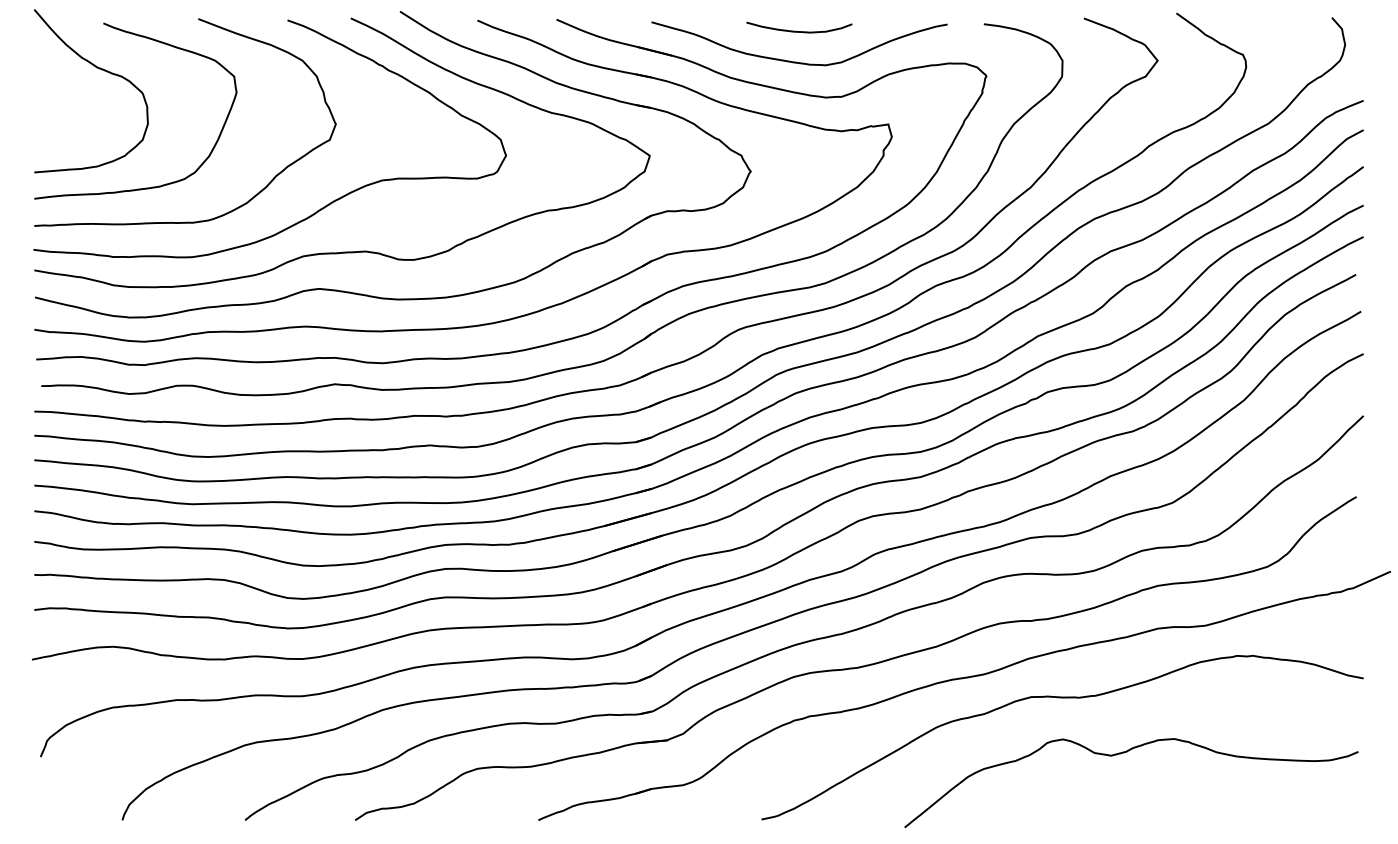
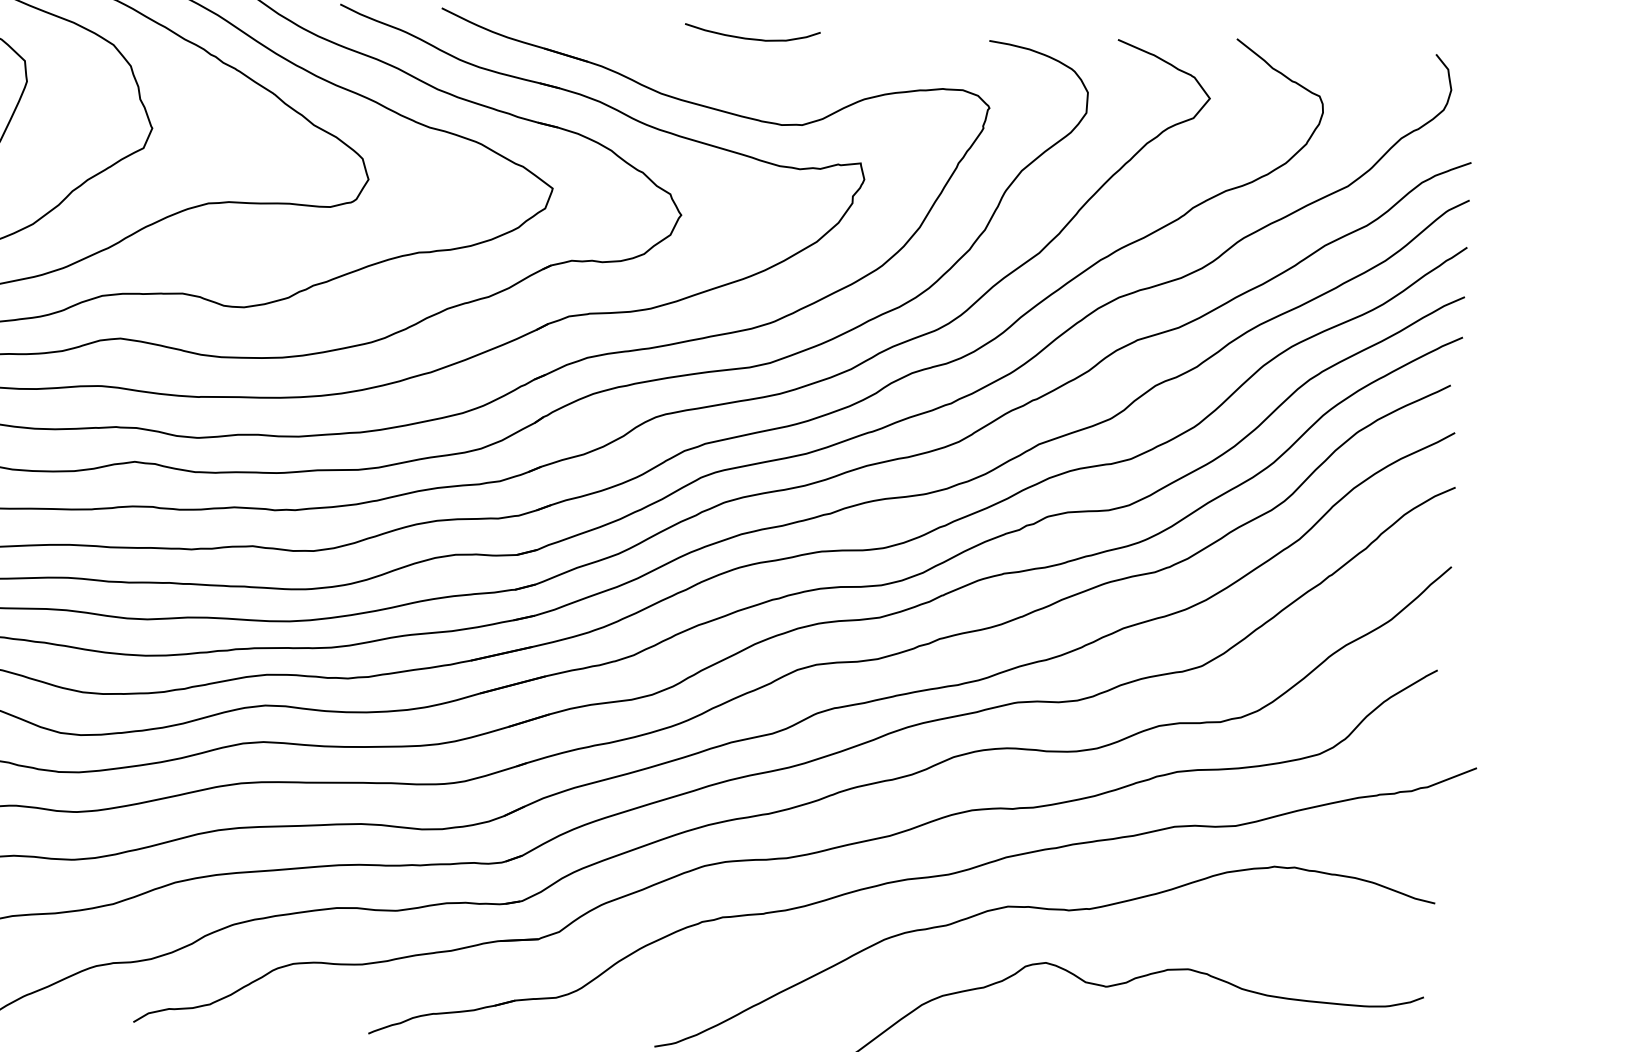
curve: (796, 61) -> (746, 76), removed

